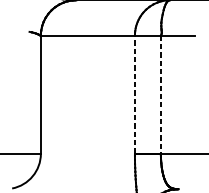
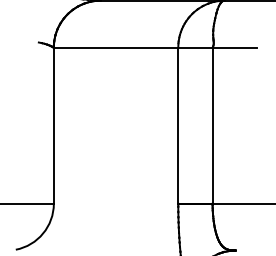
line: (135, 94) -> (178, 125), dashed -> solid
line: (160, 95) -> (212, 126), dashed -> solid

